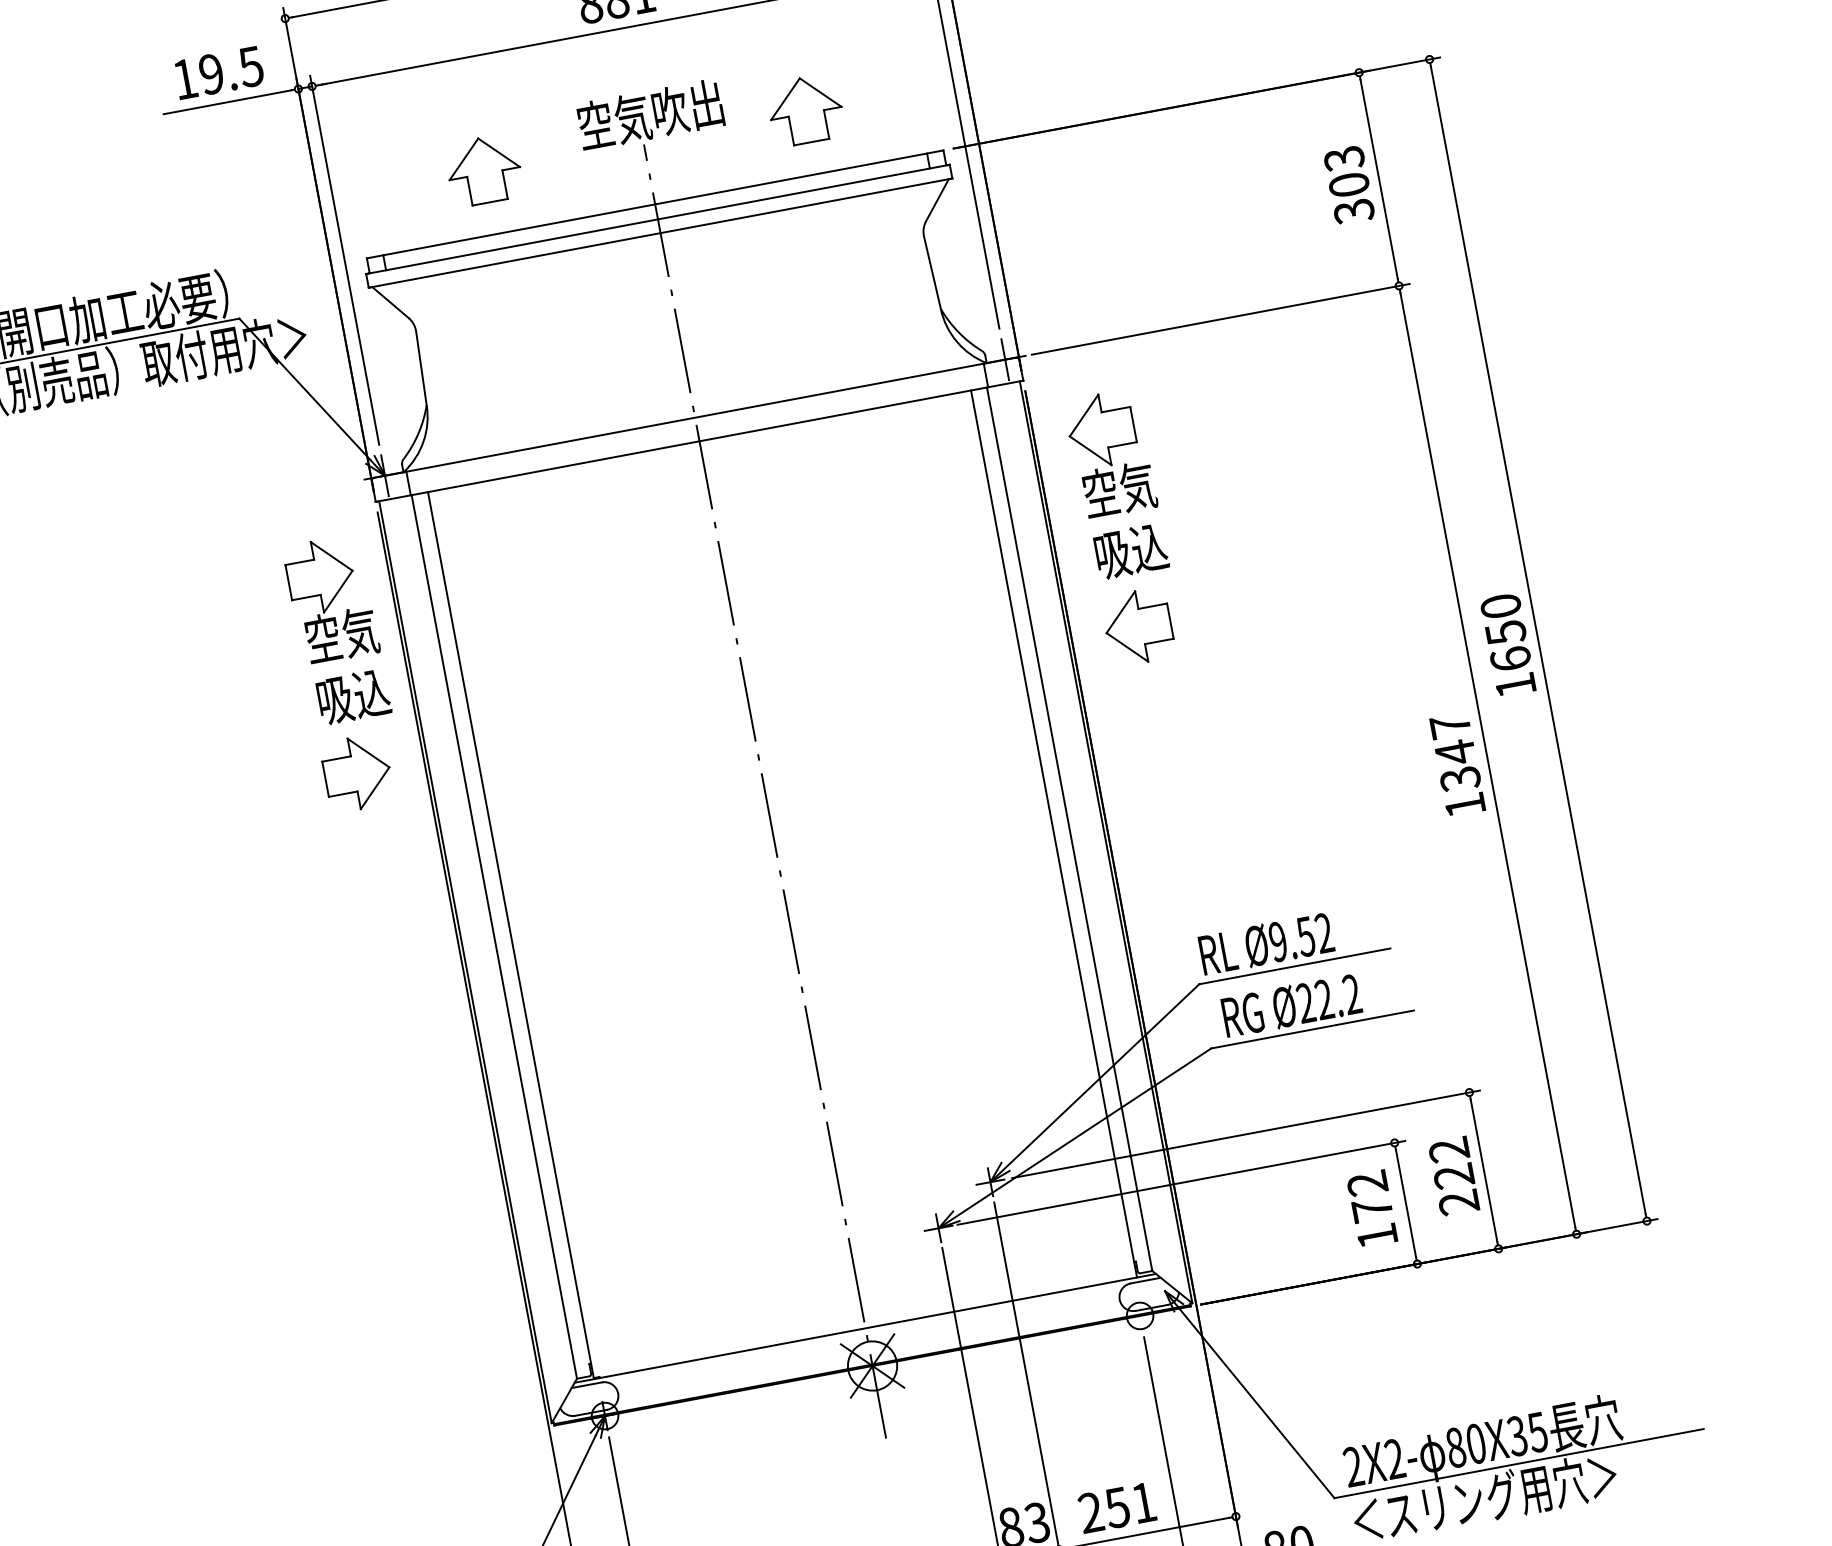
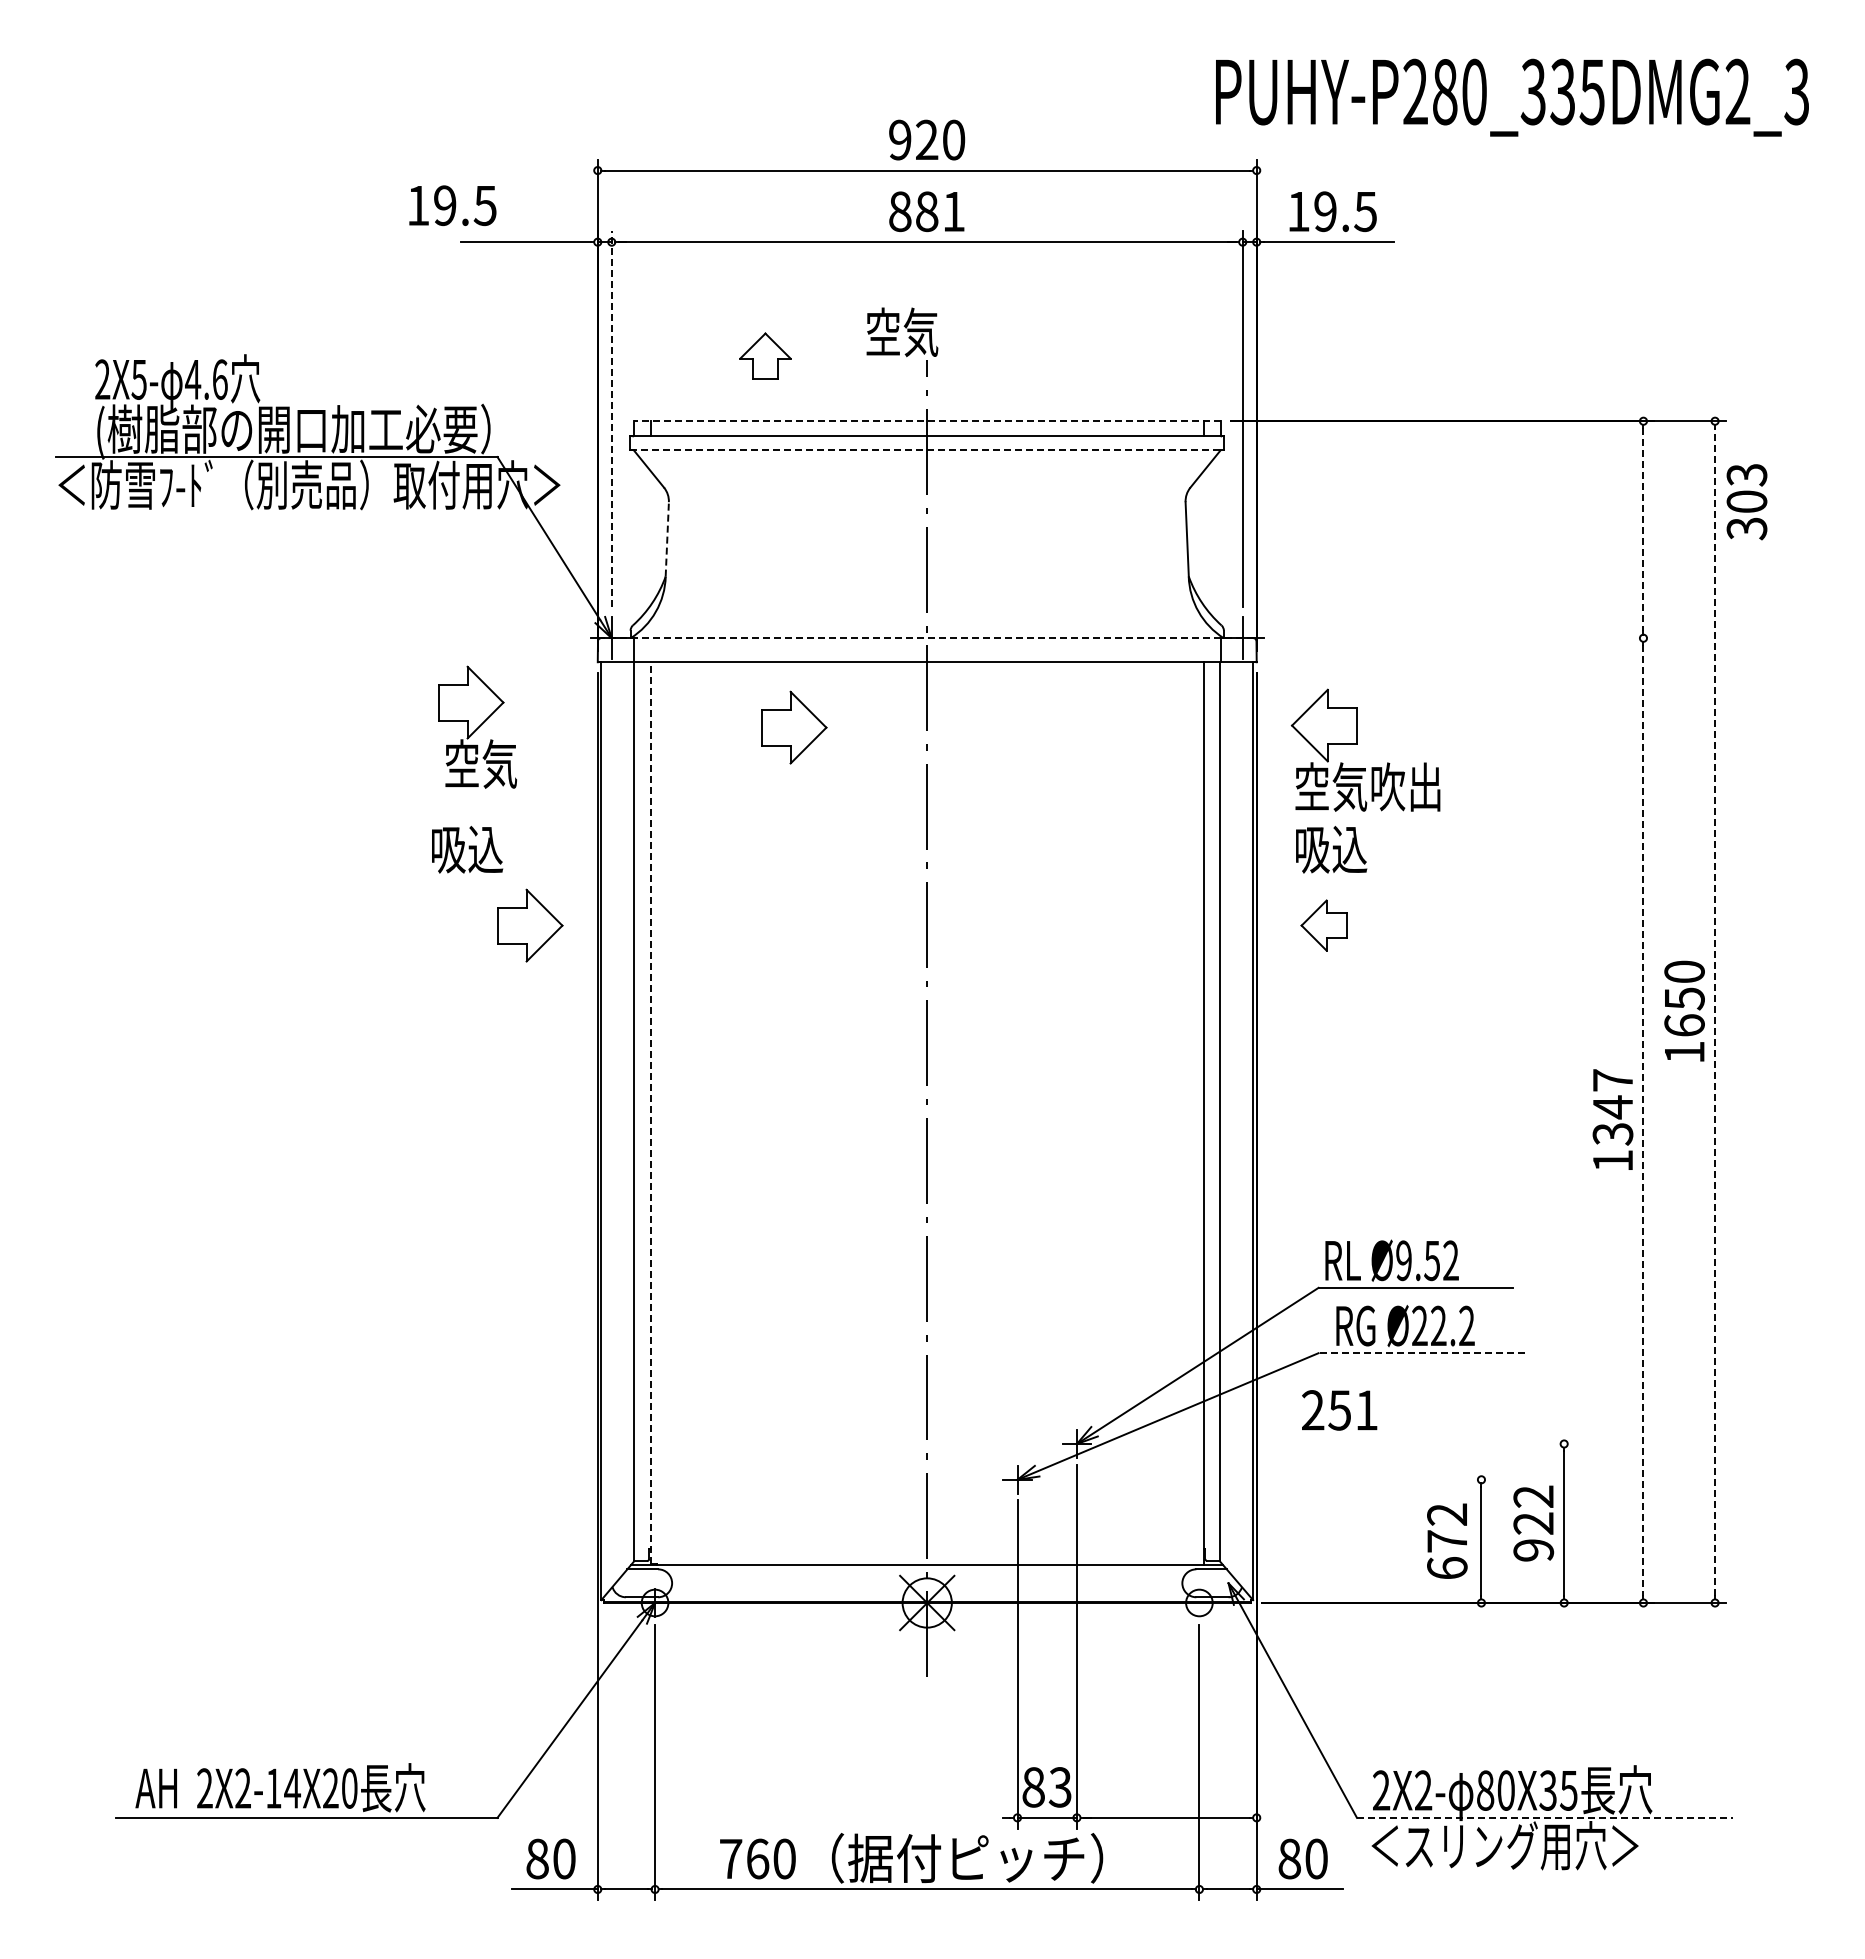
text: (218, 72) -> (452, 205), moved
text: (687, 107) -> (976, 331), 空気吹出 -> 空気
part: (805, 109) -> (1092, 355), removed
part: (484, 169) -> (765, 355), size x0.7
line: (1379, 180) -> (1643, 530), solid -> dashed
text: (1348, 185) -> (1746, 502), moved
line: (654, 204) -> (926, 421), solid -> dashed
line: (660, 233) -> (927, 450), solid -> dashed
line: (344, 260) -> (611, 419), solid -> dashed
line: (1220, 319) -> (1461, 638), removed
line: (421, 367) -> (667, 538), solid -> dashed
line: (694, 418) -> (926, 638), solid -> dashed
text: (1192, 475) -> (1405, 786), 空気 -> 空気吹出
part: (581, 529) -> (794, 727), added
part: (331, 598) -> (477, 726), moved
part: (1137, 627) -> (1323, 925), size x0.7
line: (1538, 640) -> (1715, 1012), solid -> dashed
text: (353, 696) -> (467, 849), moved
line: (1488, 760) -> (1643, 1121), solid -> dashed
line: (511, 934) -> (651, 1112), solid -> dashed
line: (1312, 1029) -> (1421, 1353), solid -> dashed
line: (1245, 1133) -> (1336, 1443), removed
line: (1181, 1182) -> (1264, 1479), removed
text: (1459, 1202) -> (1534, 1550), 222 -> 922
text: (1377, 1235) -> (1447, 1567), 172 -> 672
line: (1518, 1463) -> (1544, 1817), solid -> dashed
text: (1117, 1507) -> (1339, 1410), moved

